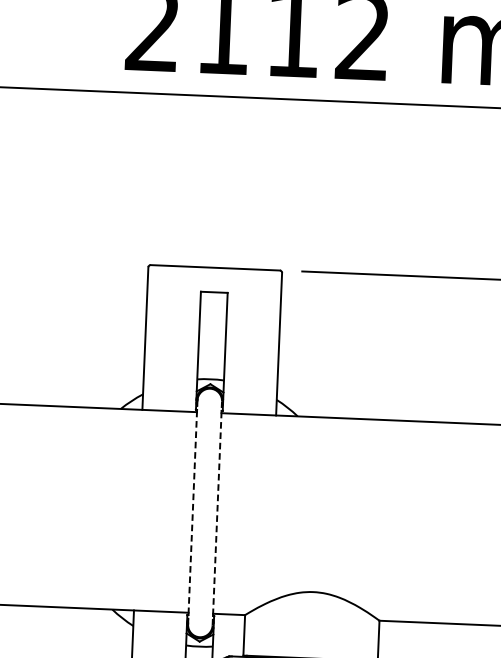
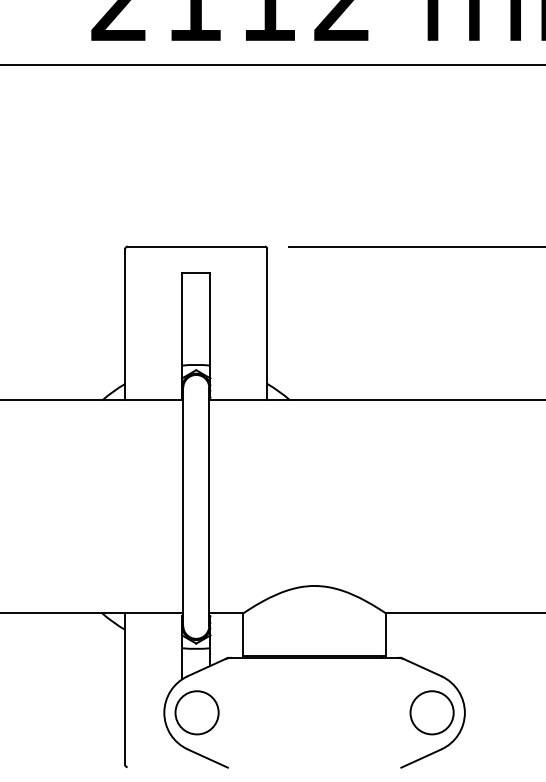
line: (193, 512) -> (183, 506), dashed -> solid
line: (217, 513) -> (209, 506), dashed -> solid

